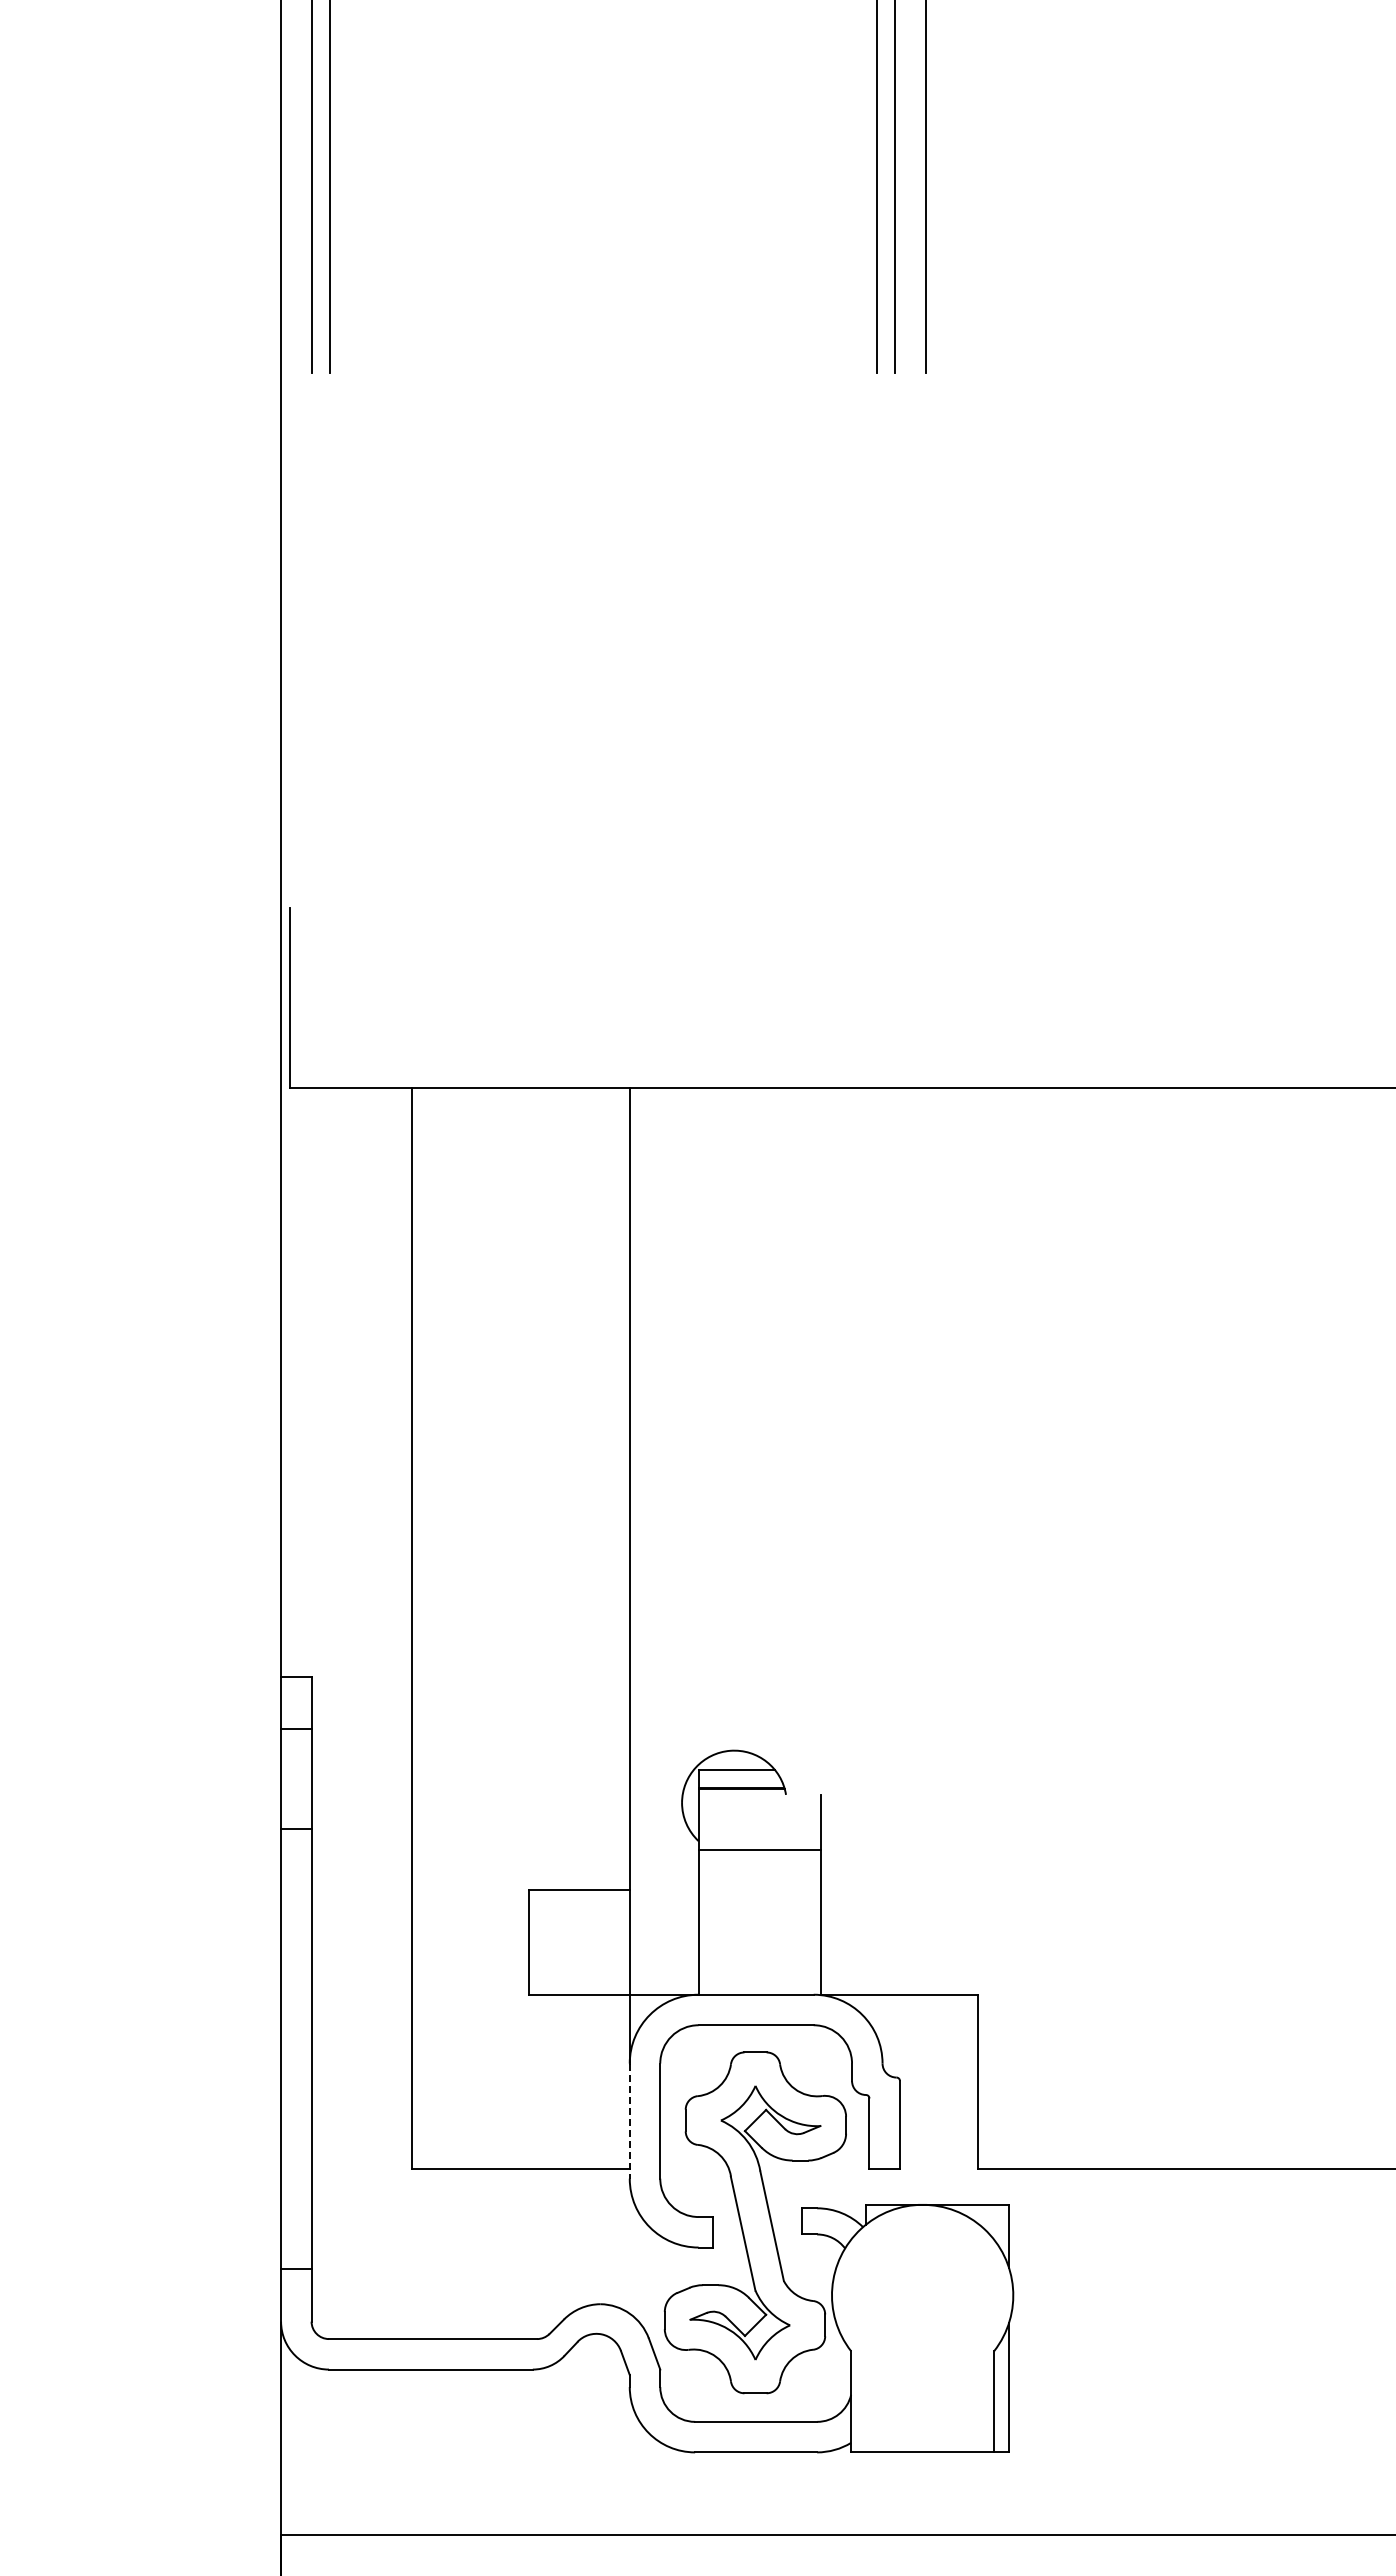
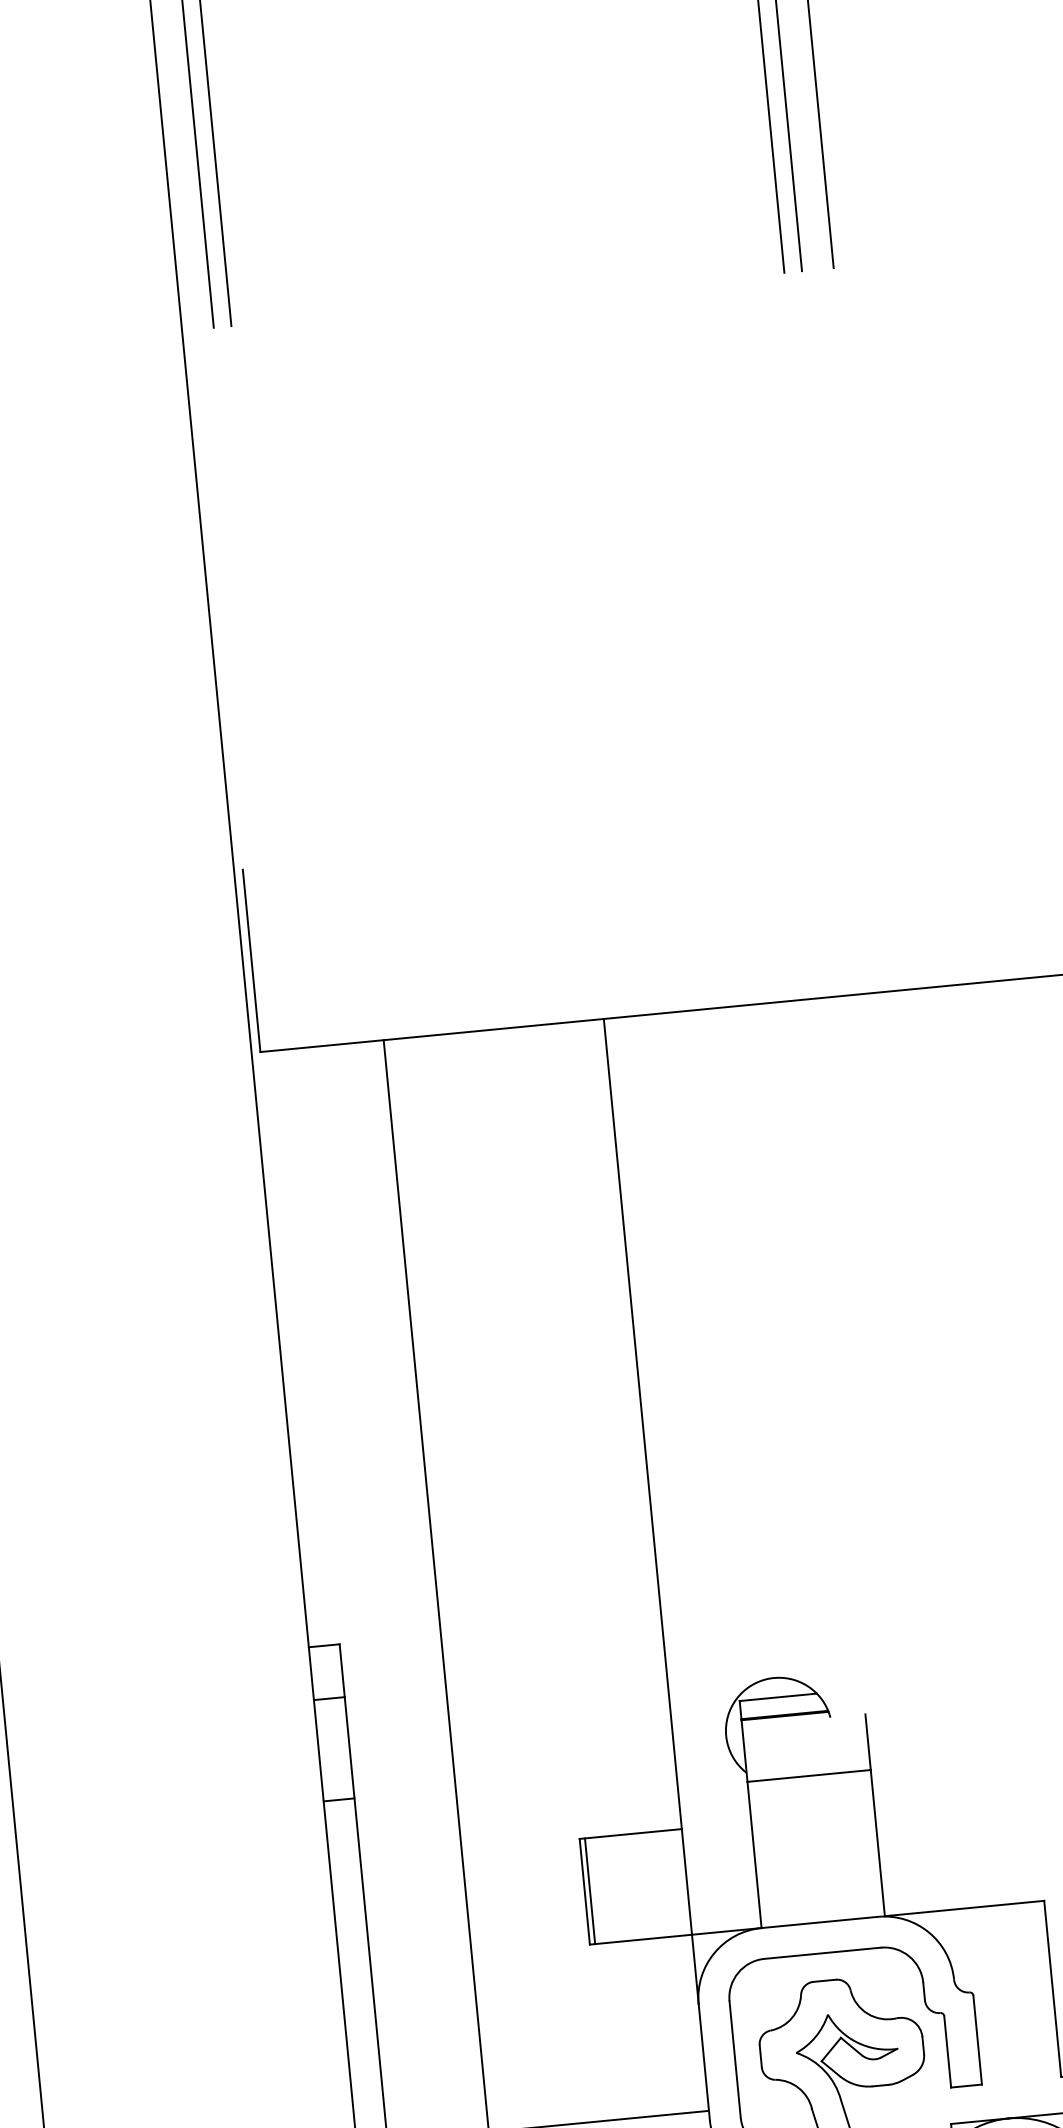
line: (533, 1942) -> (589, 1891), added
line: (629, 2121) -> (704, 2062), dashed -> solid

